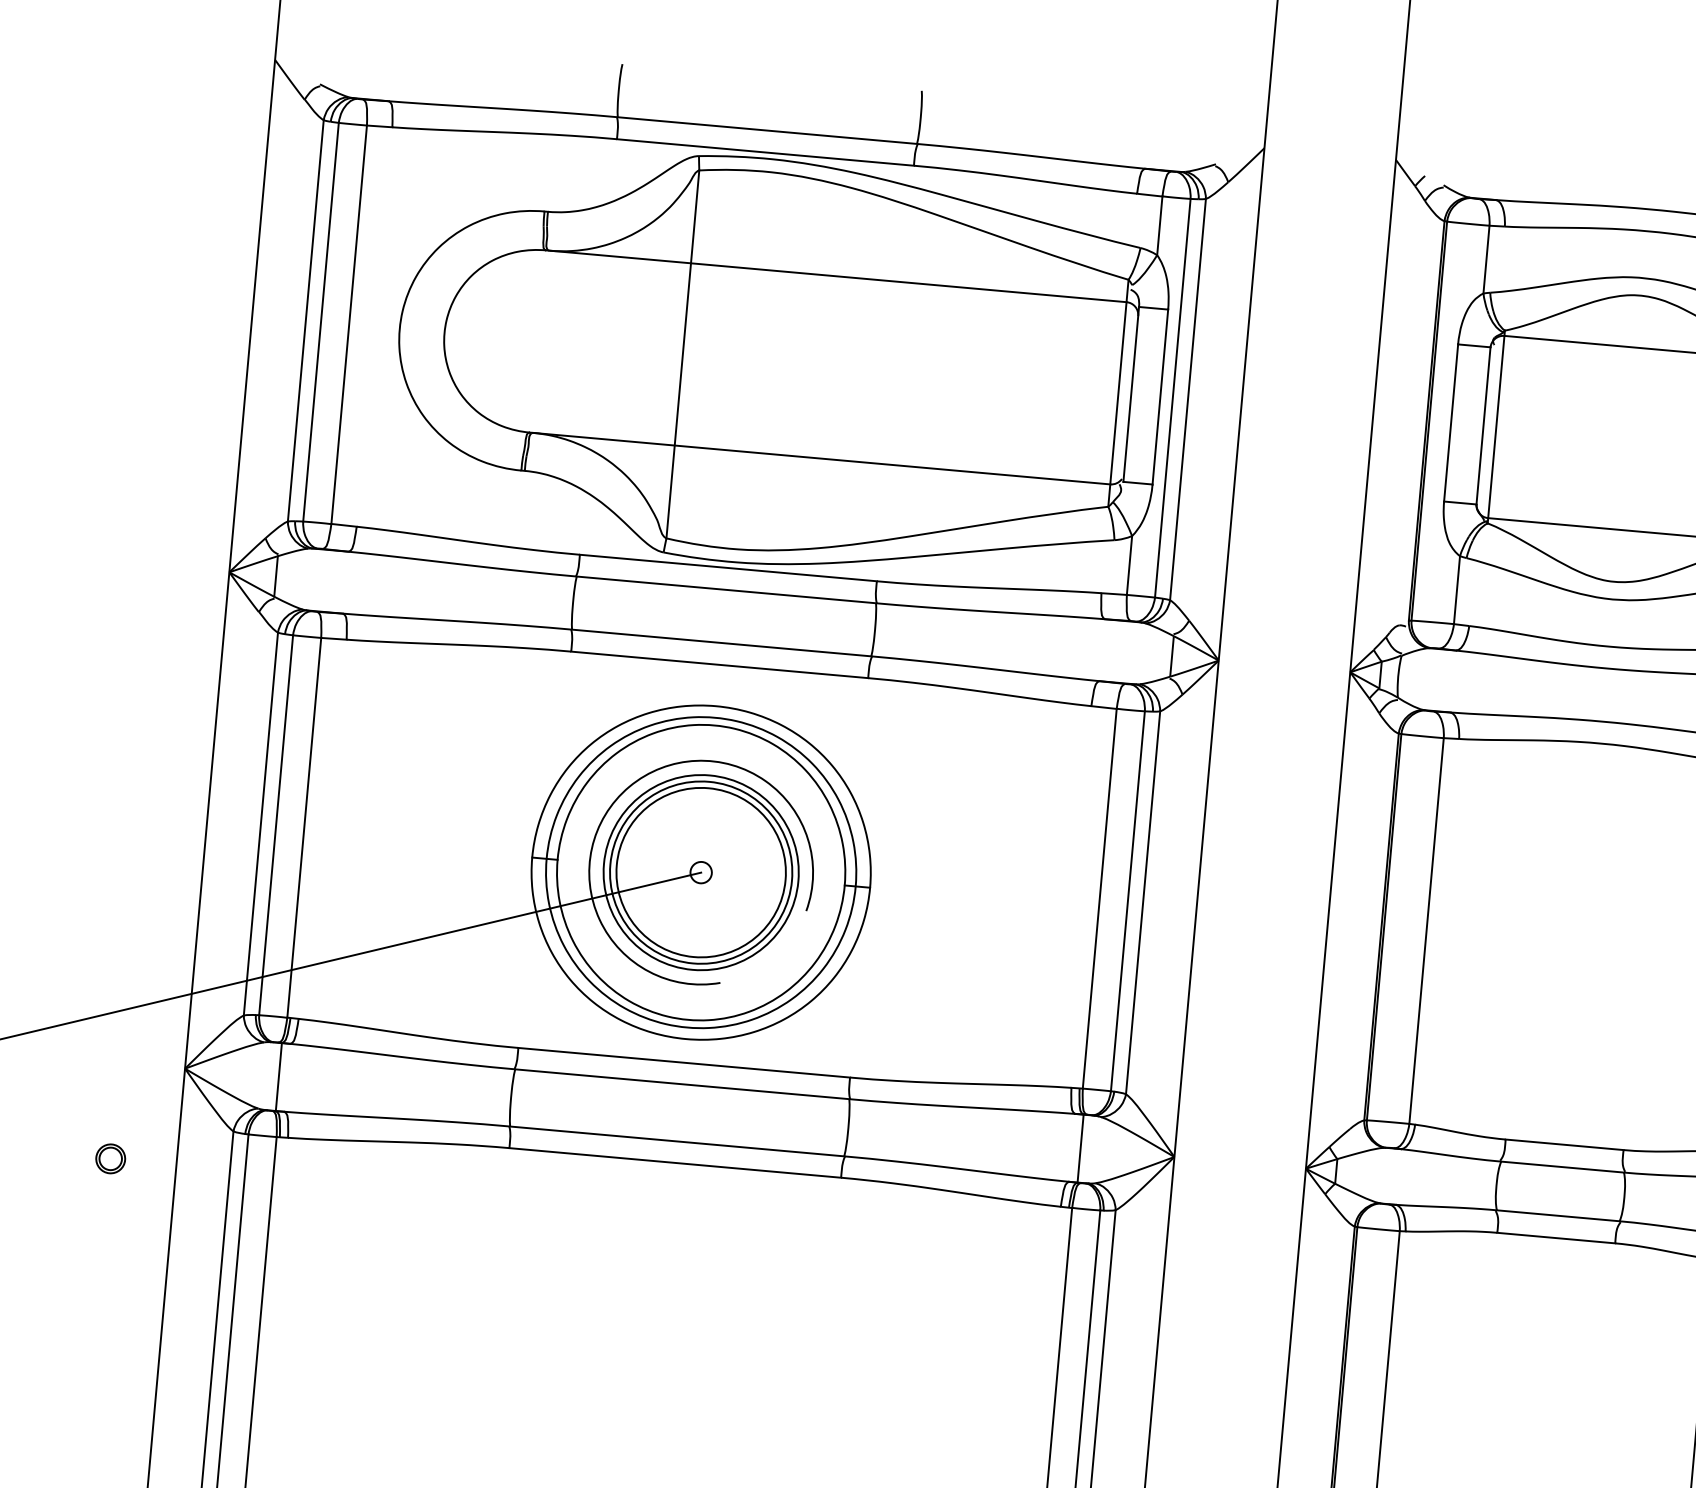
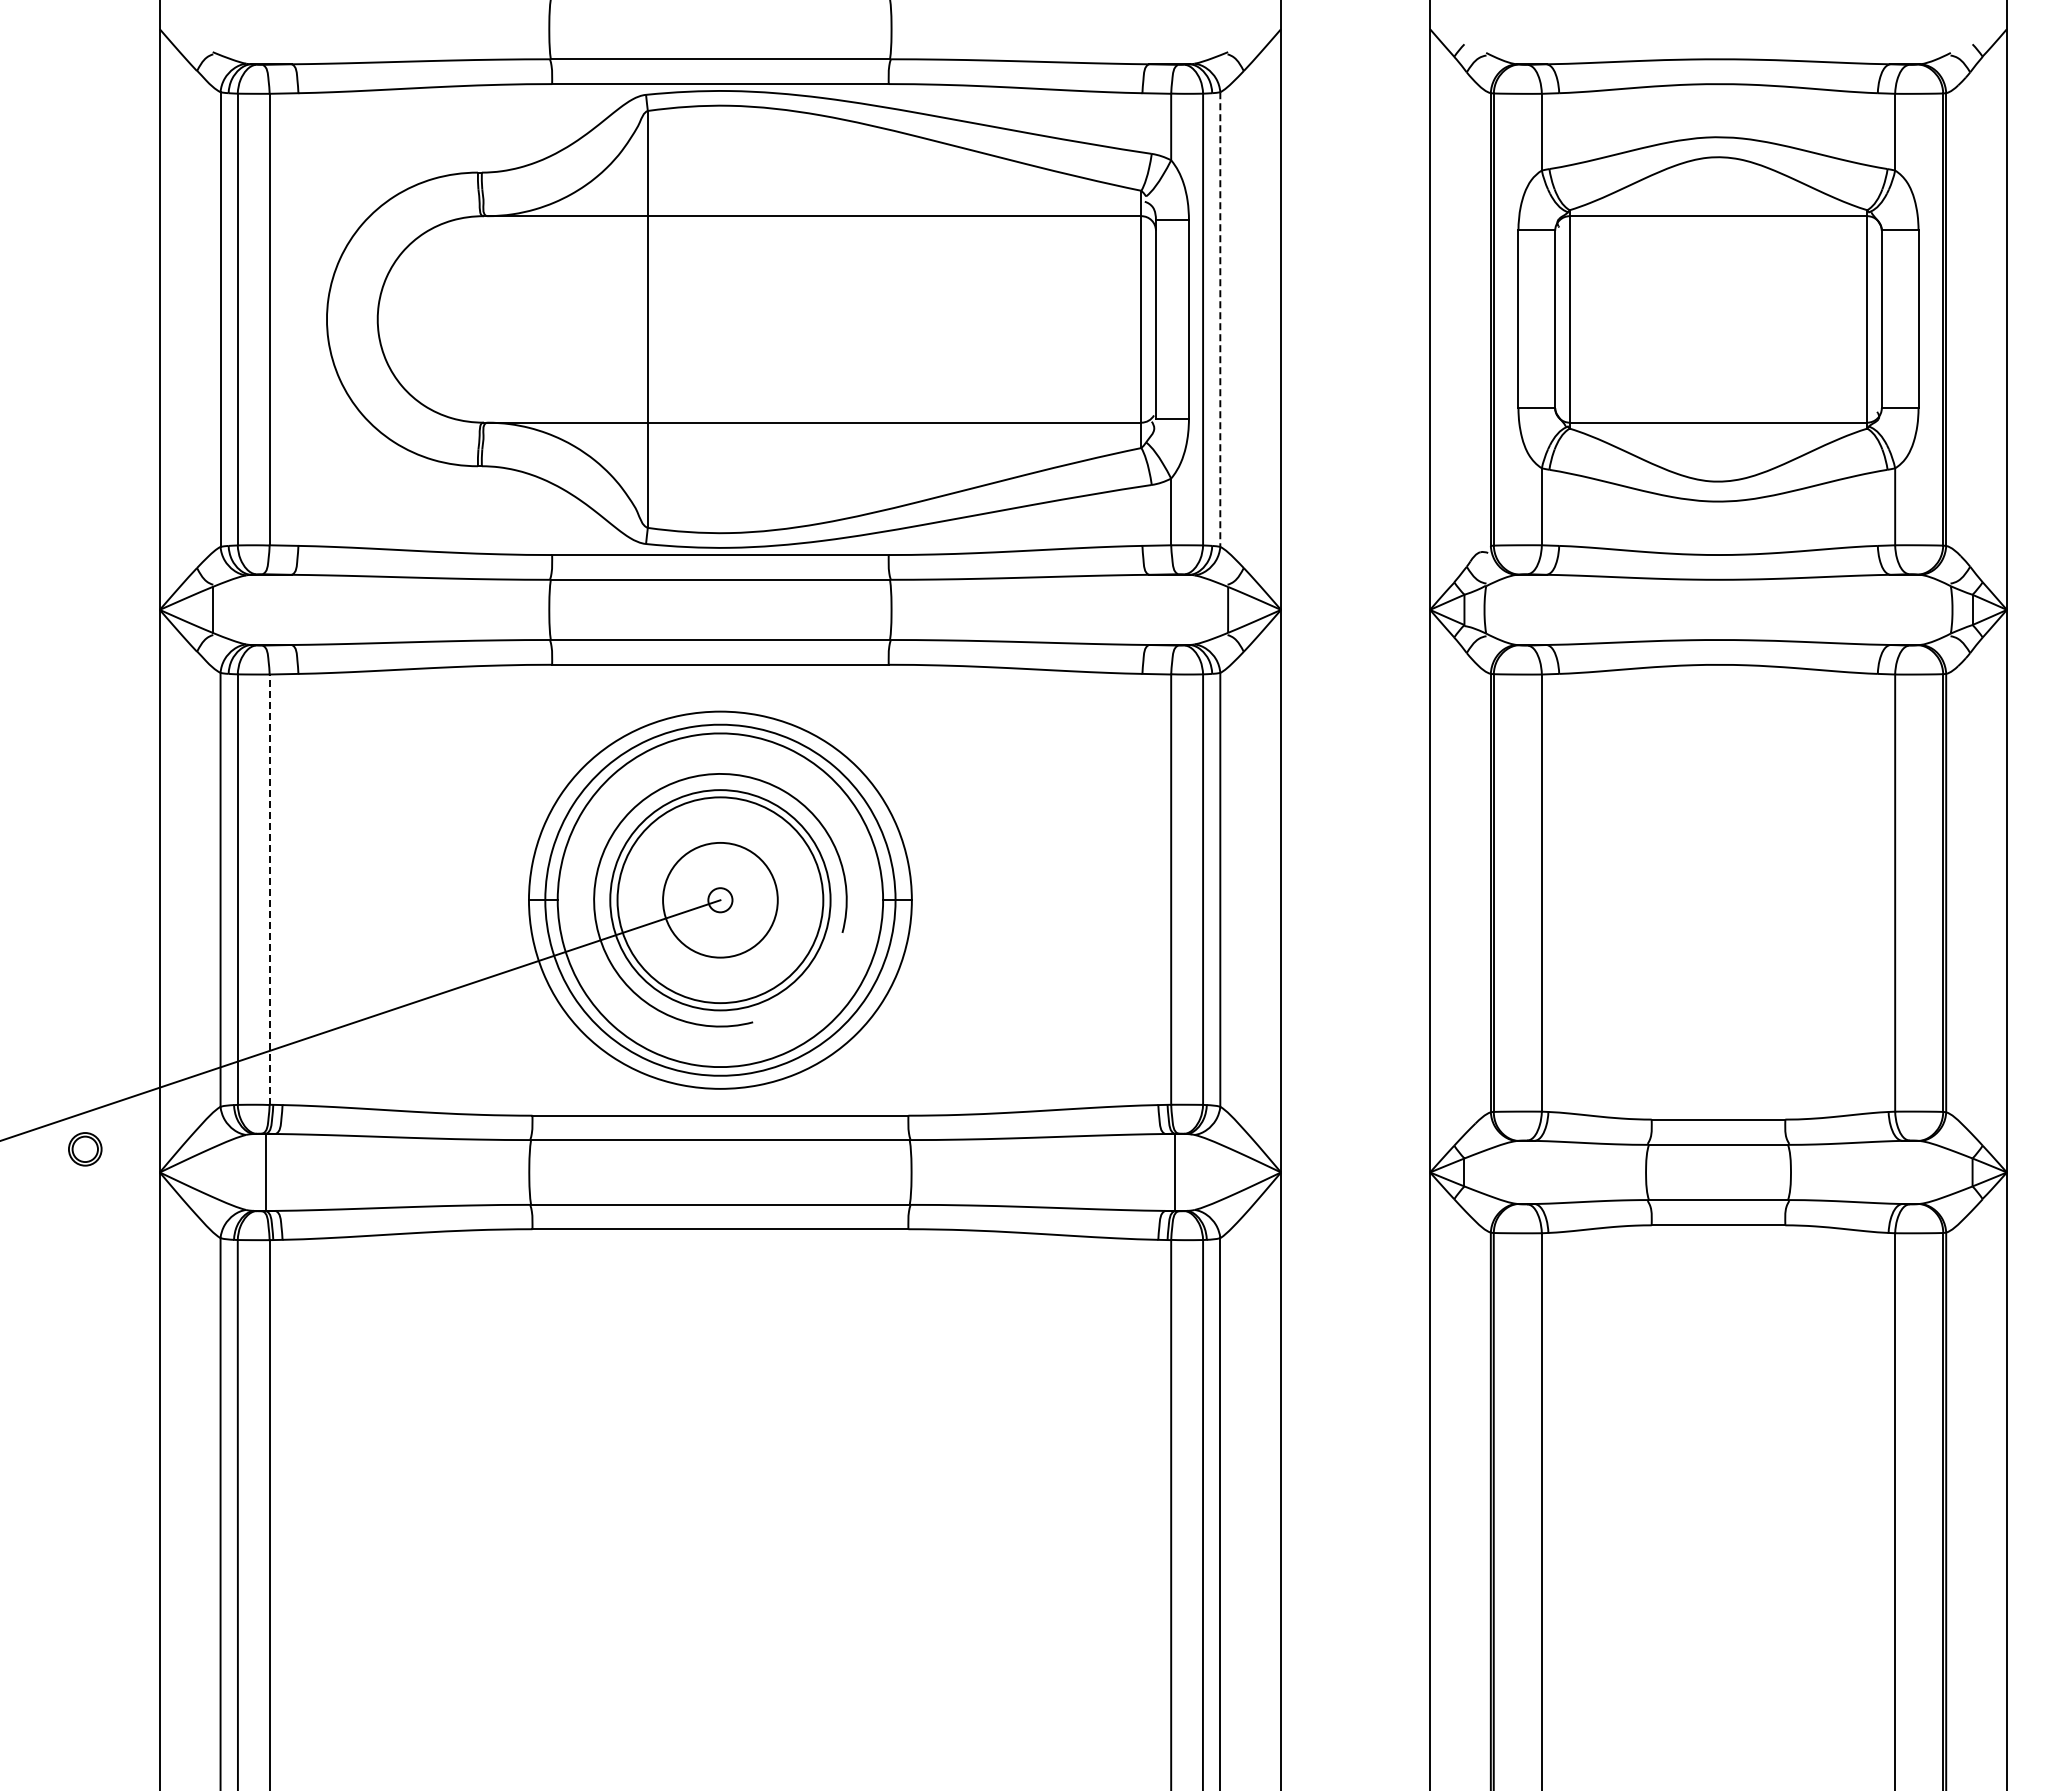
line: (1188, 400) -> (1220, 320), solid -> dashed
line: (304, 827) -> (269, 889), solid -> dashed
circle: (701, 871) -> (720, 899), size x0.6
part: (110, 1159) -> (85, 1149), moved

